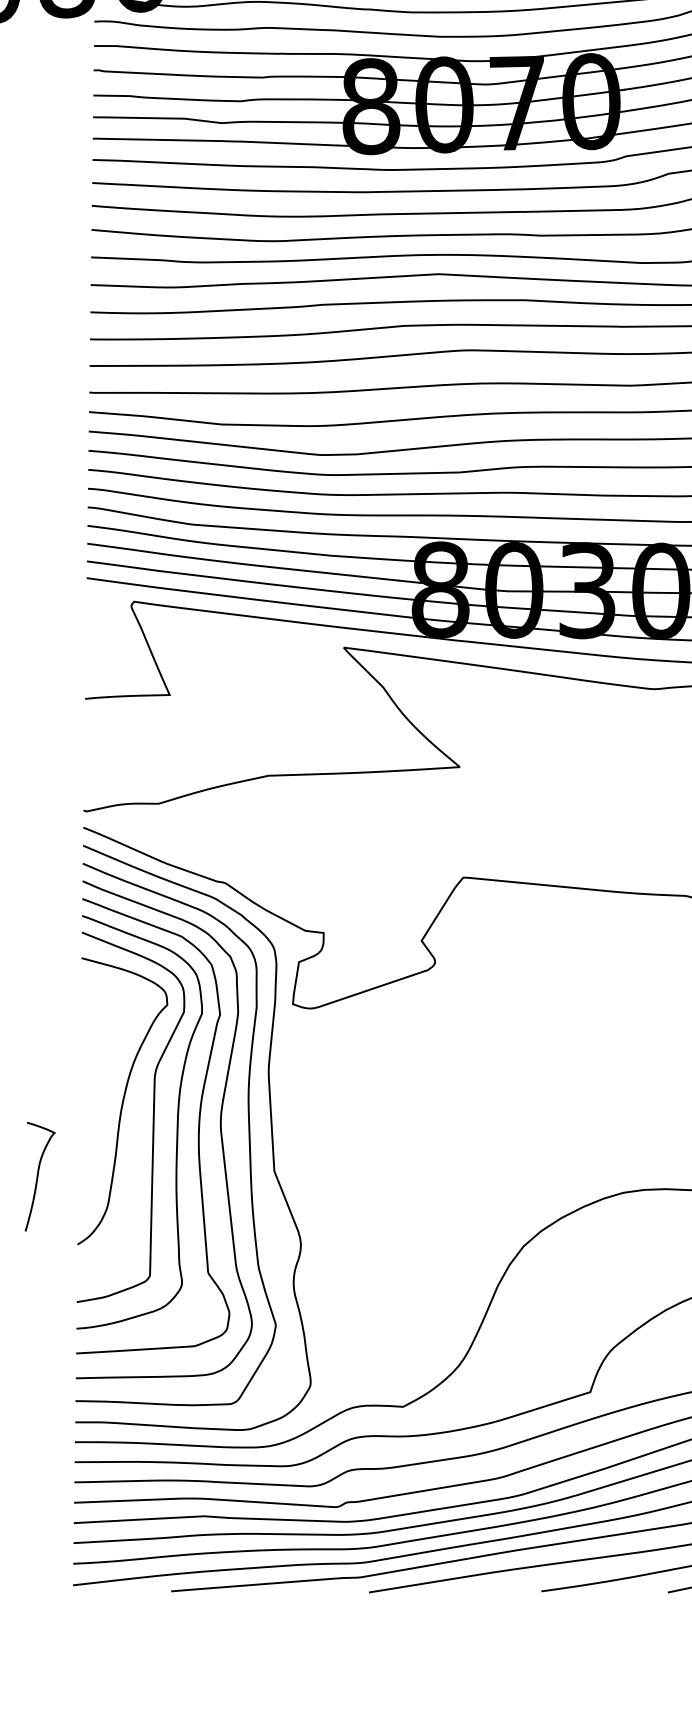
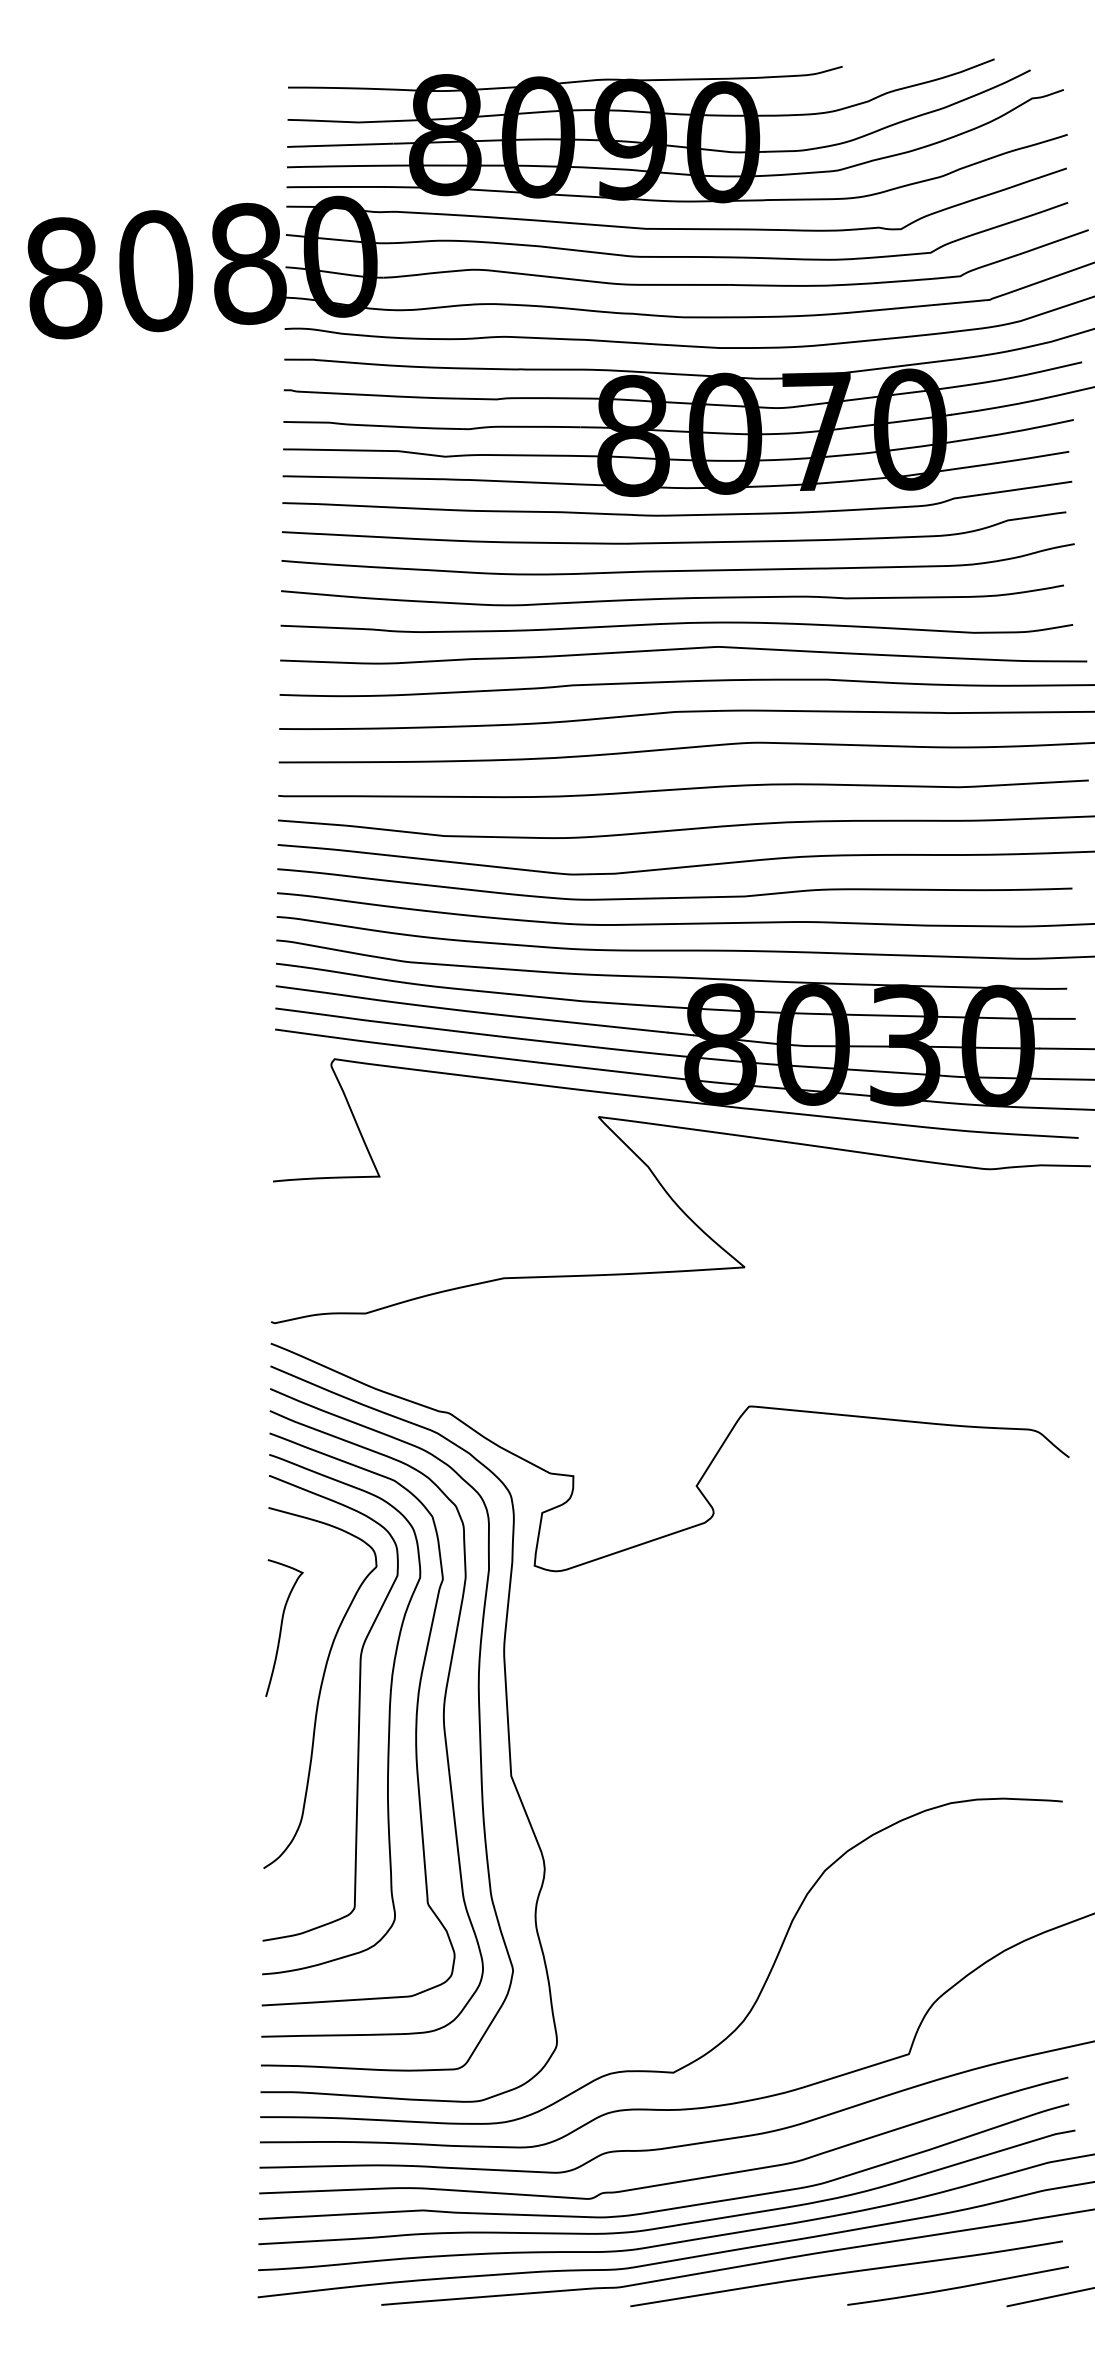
curve: (38, 1176) -> (282, 1627), moved

